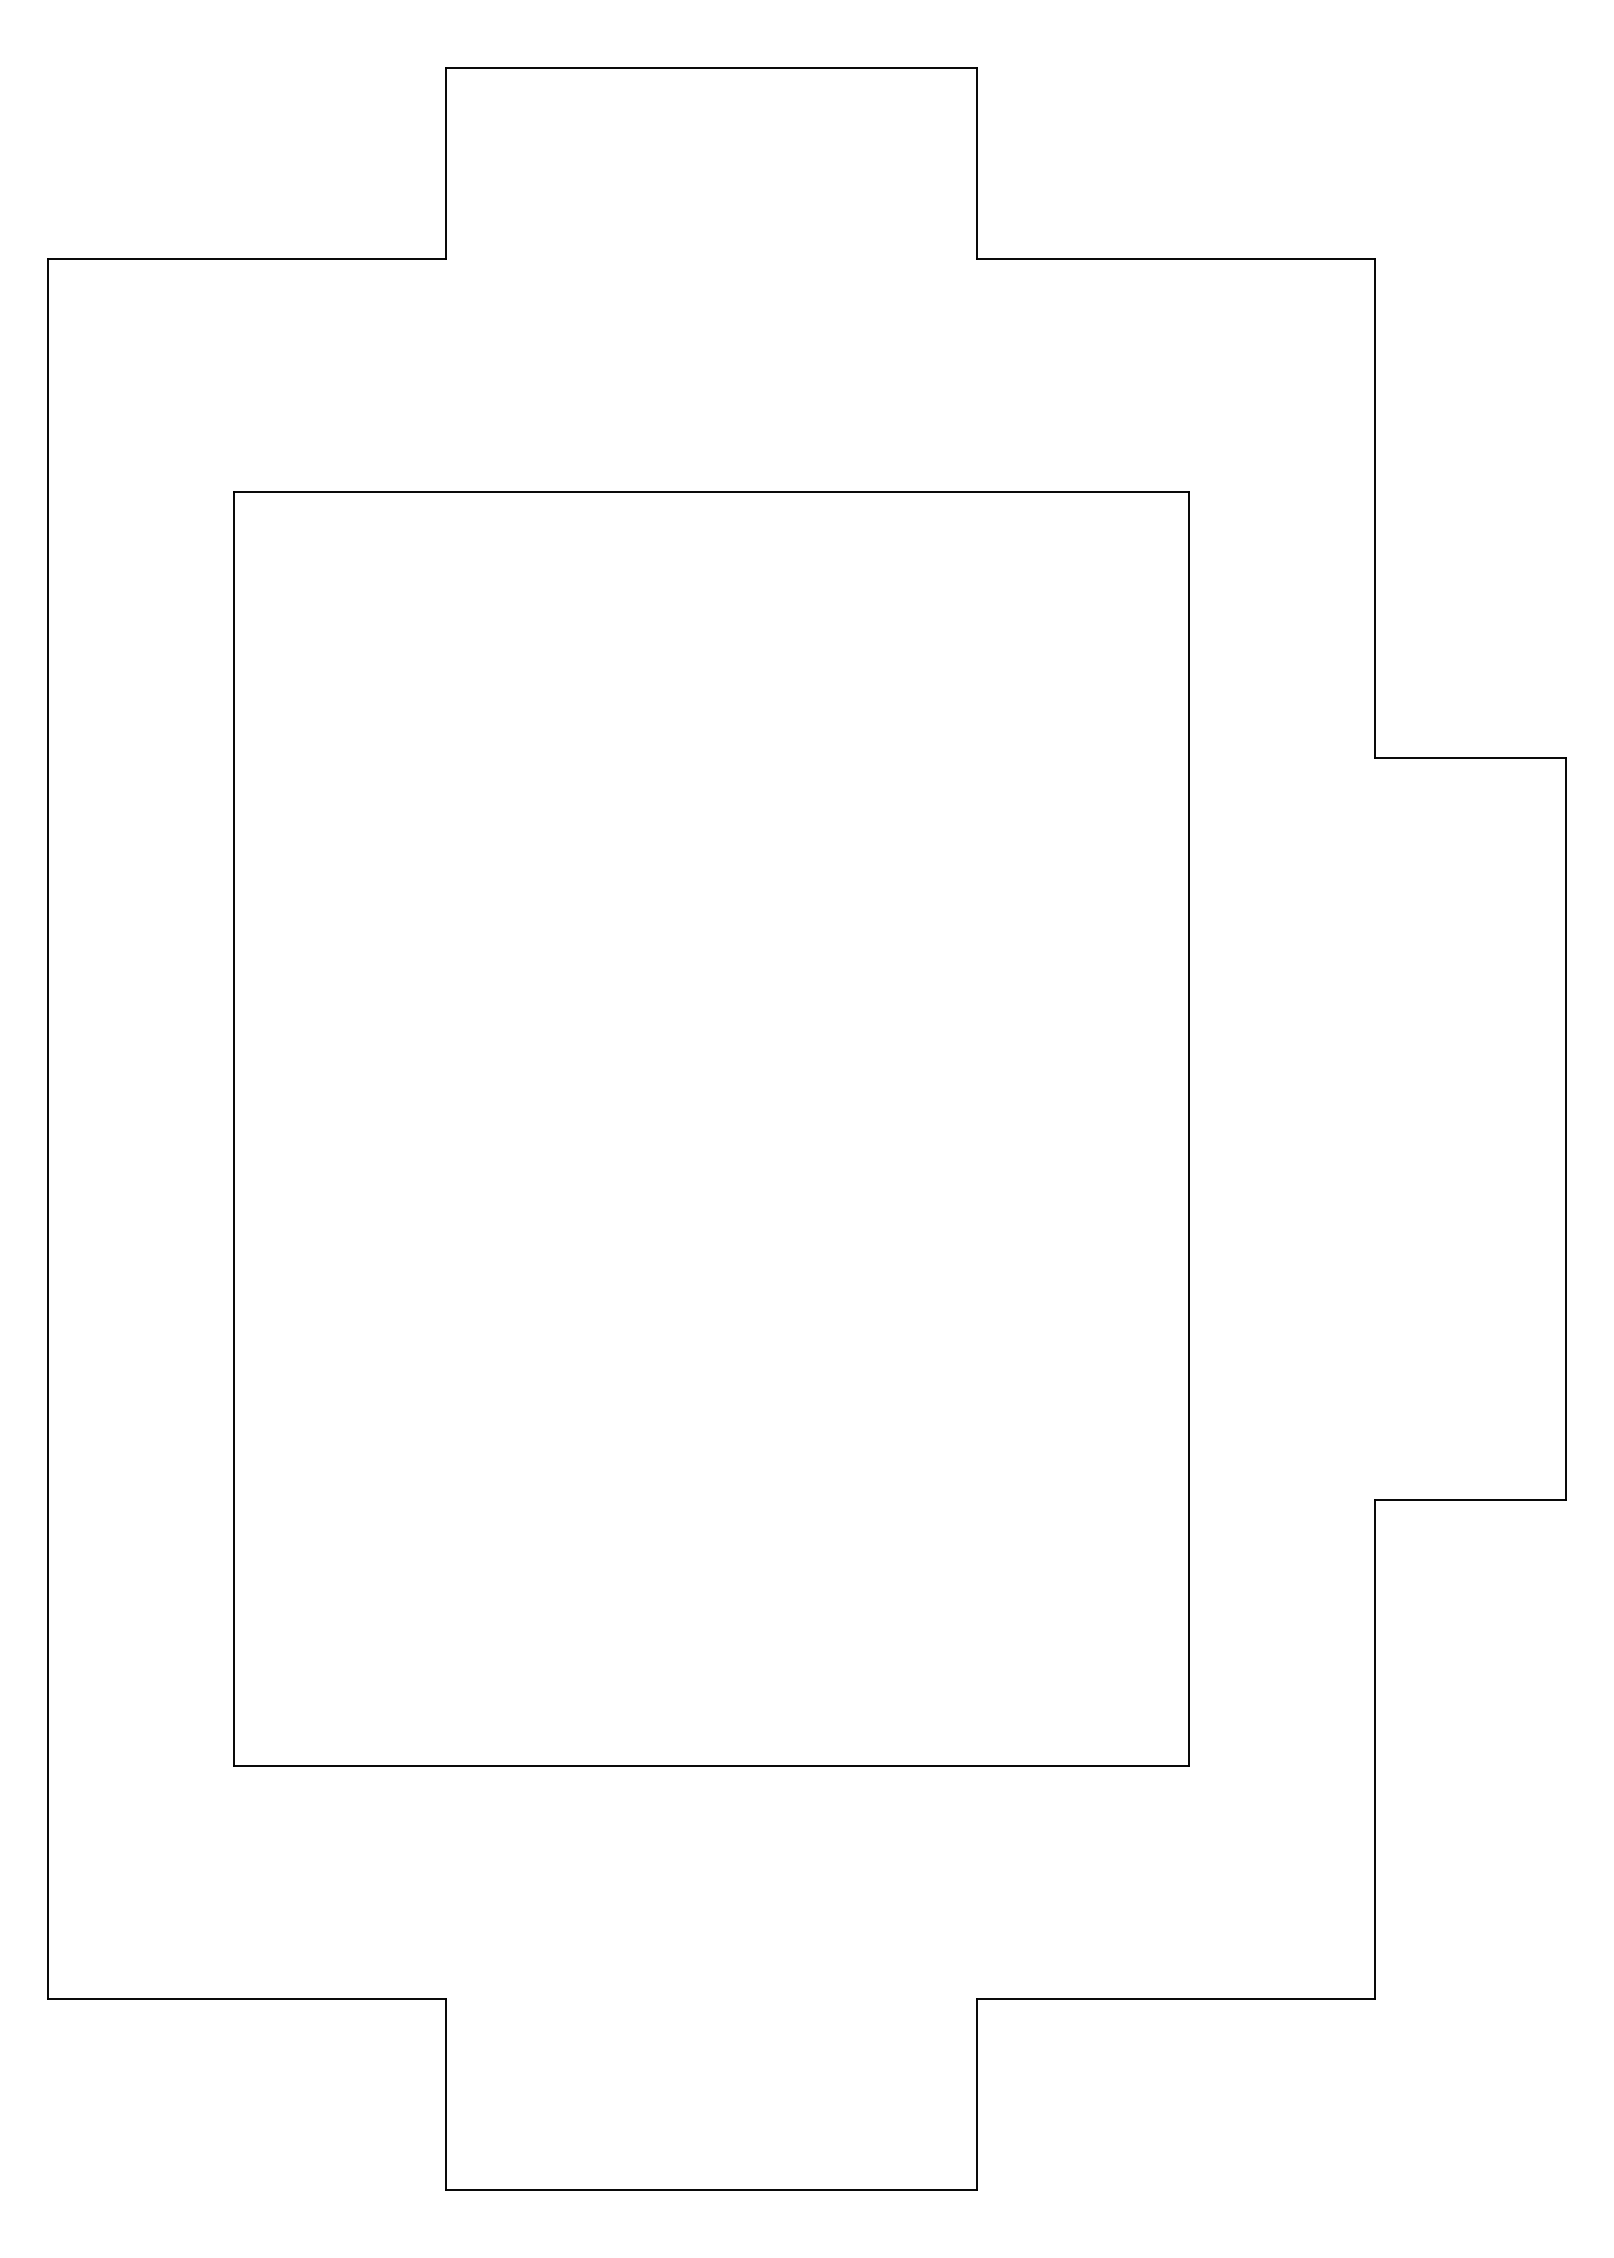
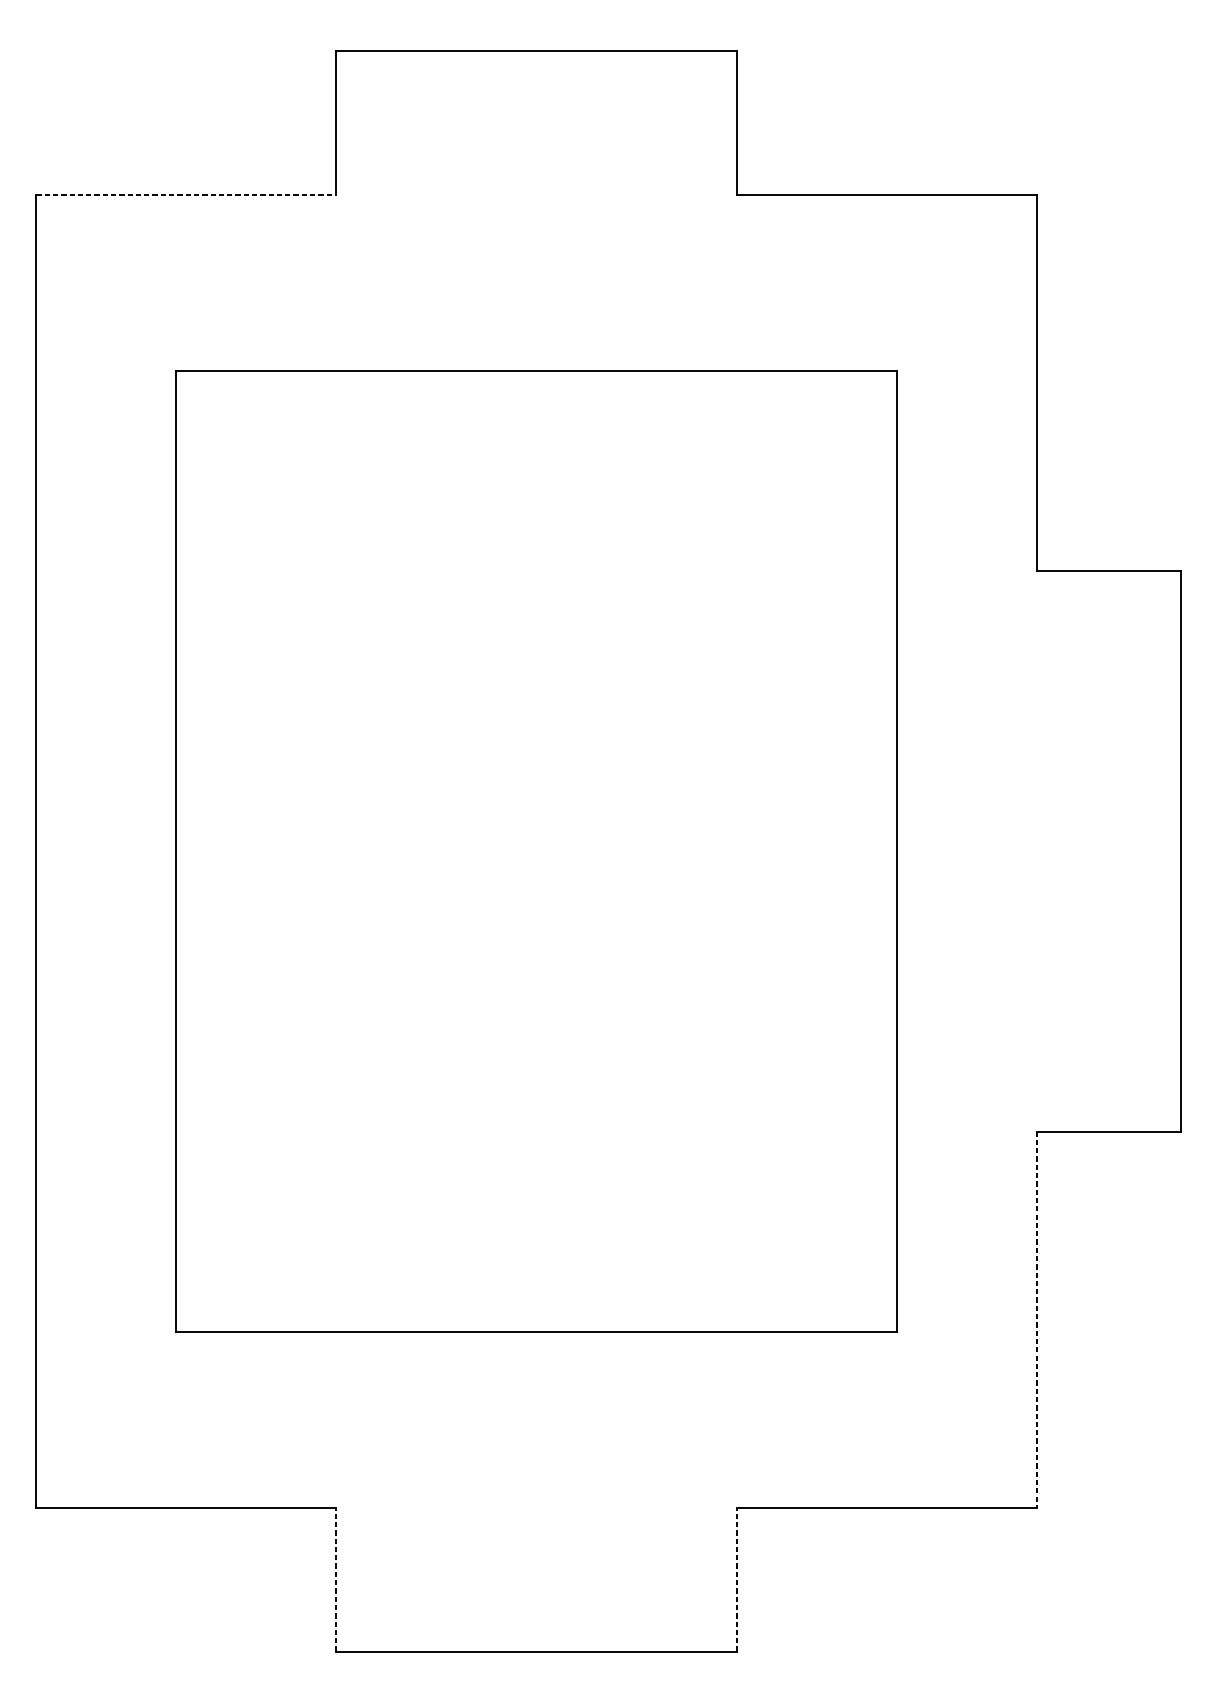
line: (247, 258) -> (186, 195), solid -> dashed
line: (1374, 1750) -> (1036, 1320), solid -> dashed
line: (446, 2094) -> (336, 1579), solid -> dashed
line: (976, 2094) -> (736, 1579), solid -> dashed

